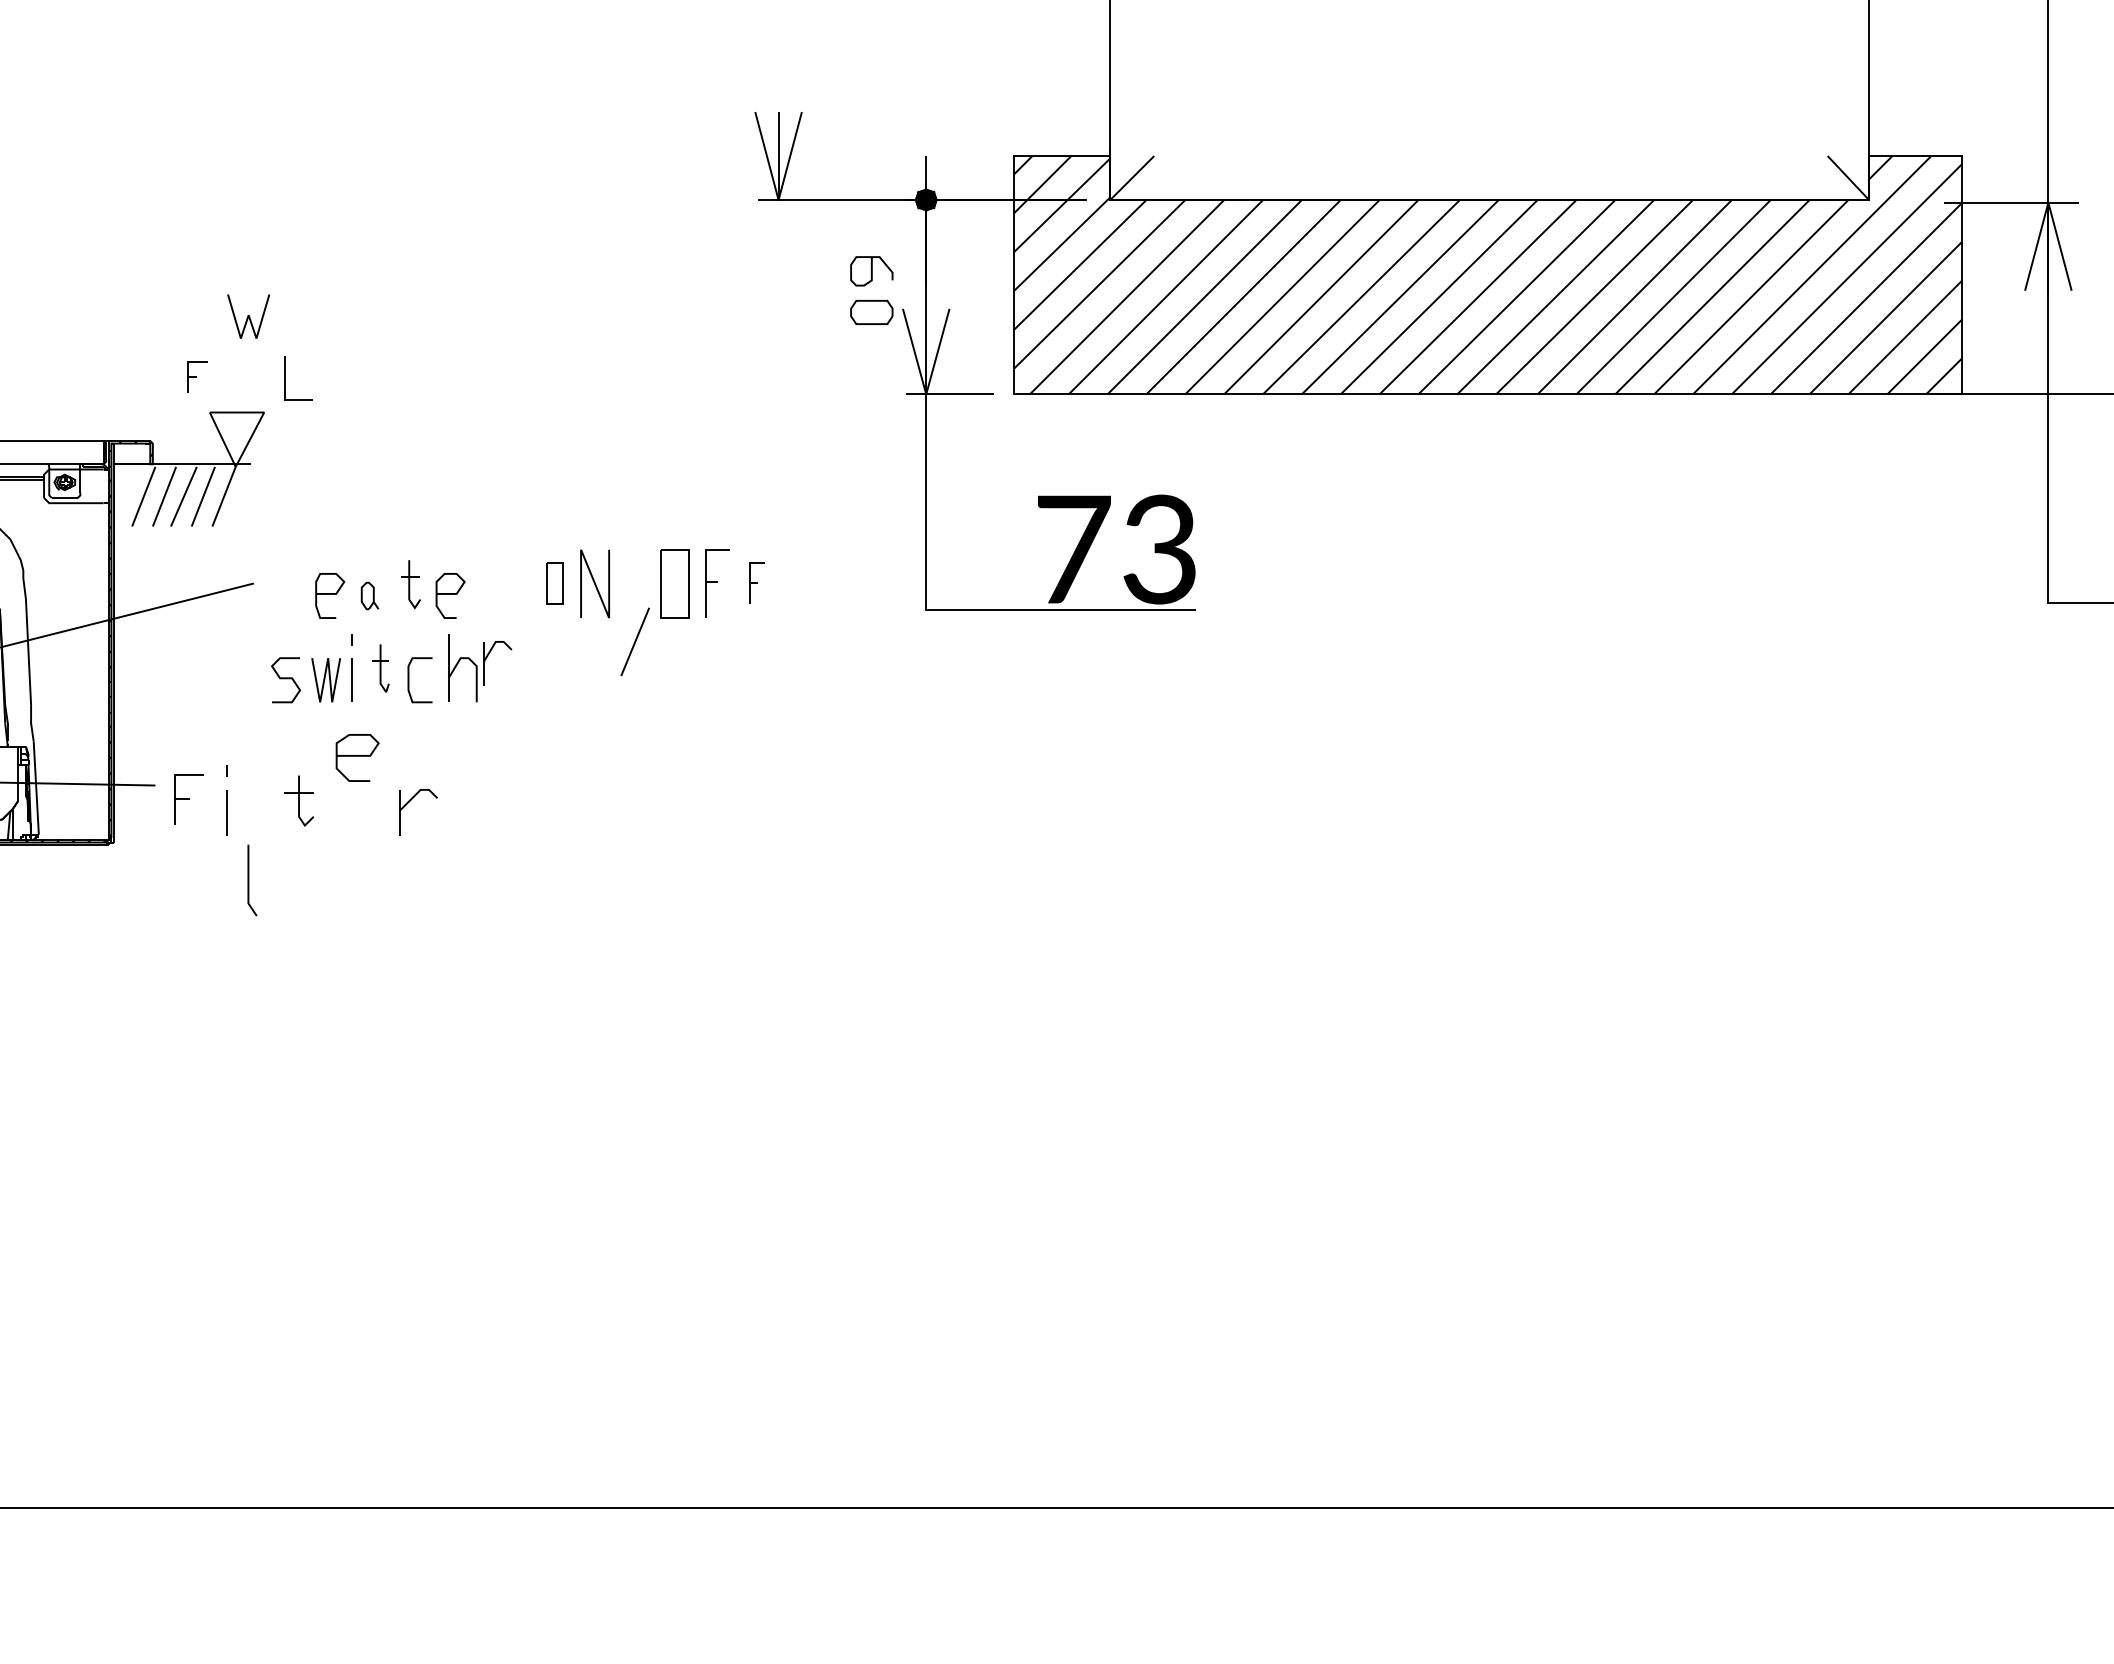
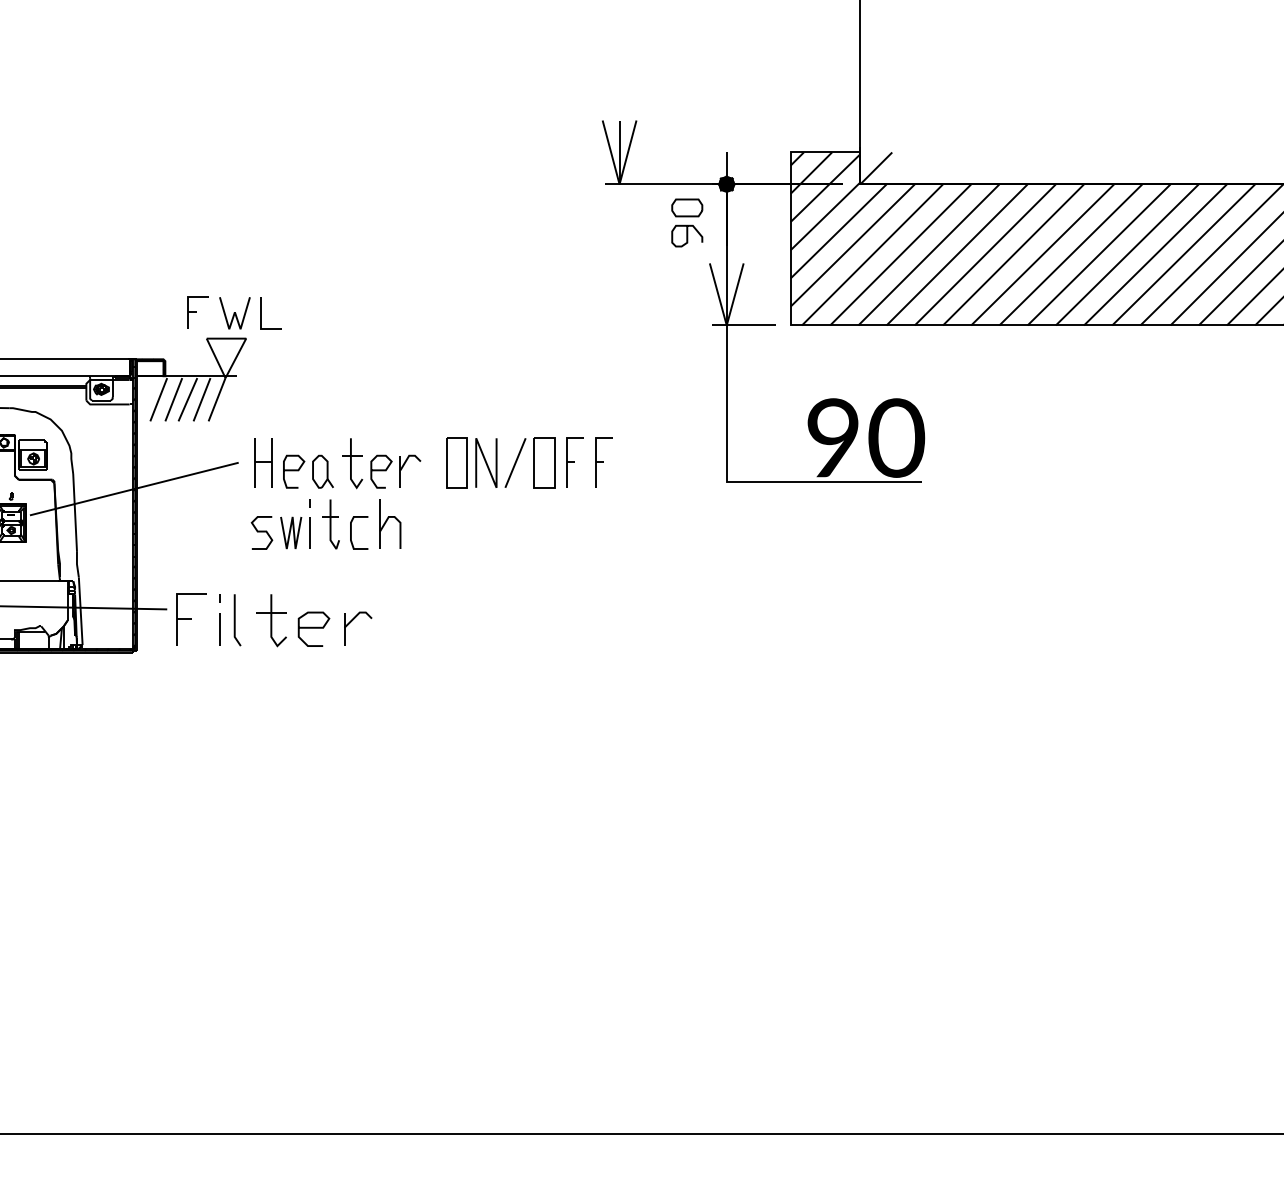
part: (871, 312) -> (687, 207), moved
line: (248, 316) -> (234, 313), moved
part: (197, 377) -> (197, 313), size x1.43
text: (1118, 549) -> (866, 438), 73 -> 90
part: (287, 583) -> (263, 462), added
part: (554, 583) -> (456, 462), size x1.67
part: (757, 583) -> (604, 462), size x1.67
part: (410, 584) -> (352, 463), size x1.43
part: (369, 595) -> (322, 471), size x1.67
line: (634, 641) -> (514, 462), moved
part: (488, 656) -> (403, 466), moved
part: (380, 668) -> (330, 524), size x1.43
curve: (357, 756) -> (313, 628), moved
part: (189, 799) -> (191, 619), size x1.43
part: (299, 800) -> (271, 620), size x1.43
line: (249, 880) -> (235, 620), moved

